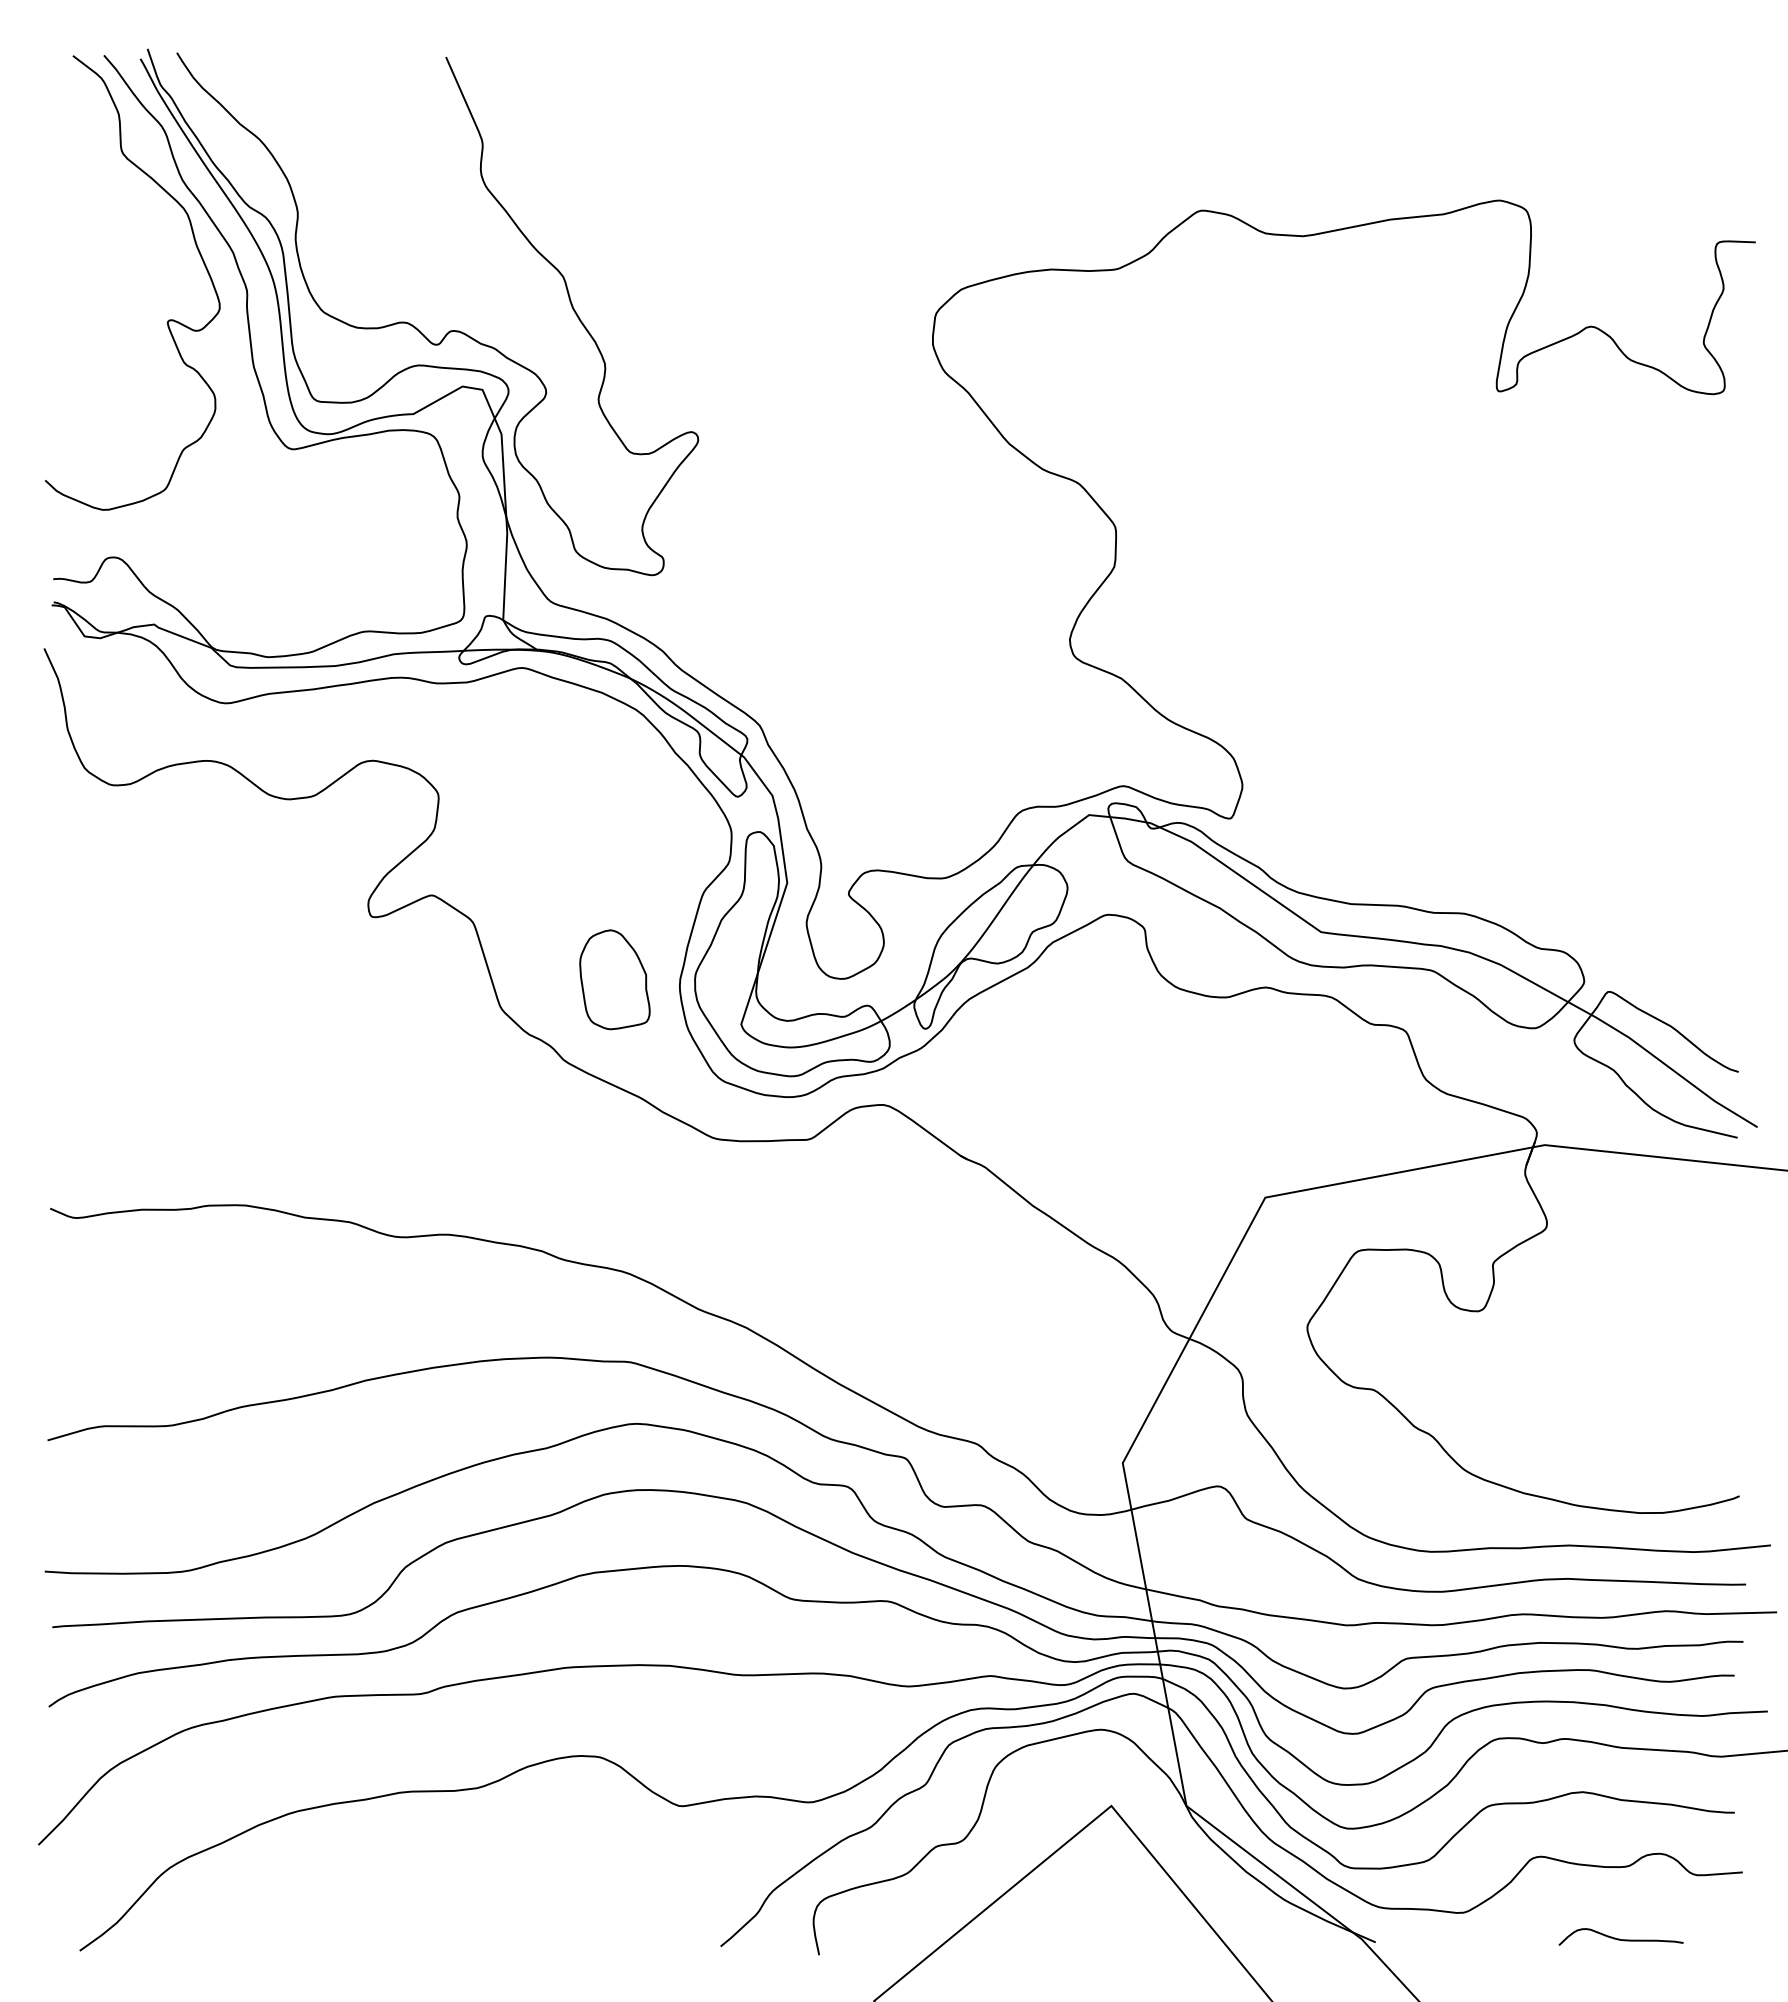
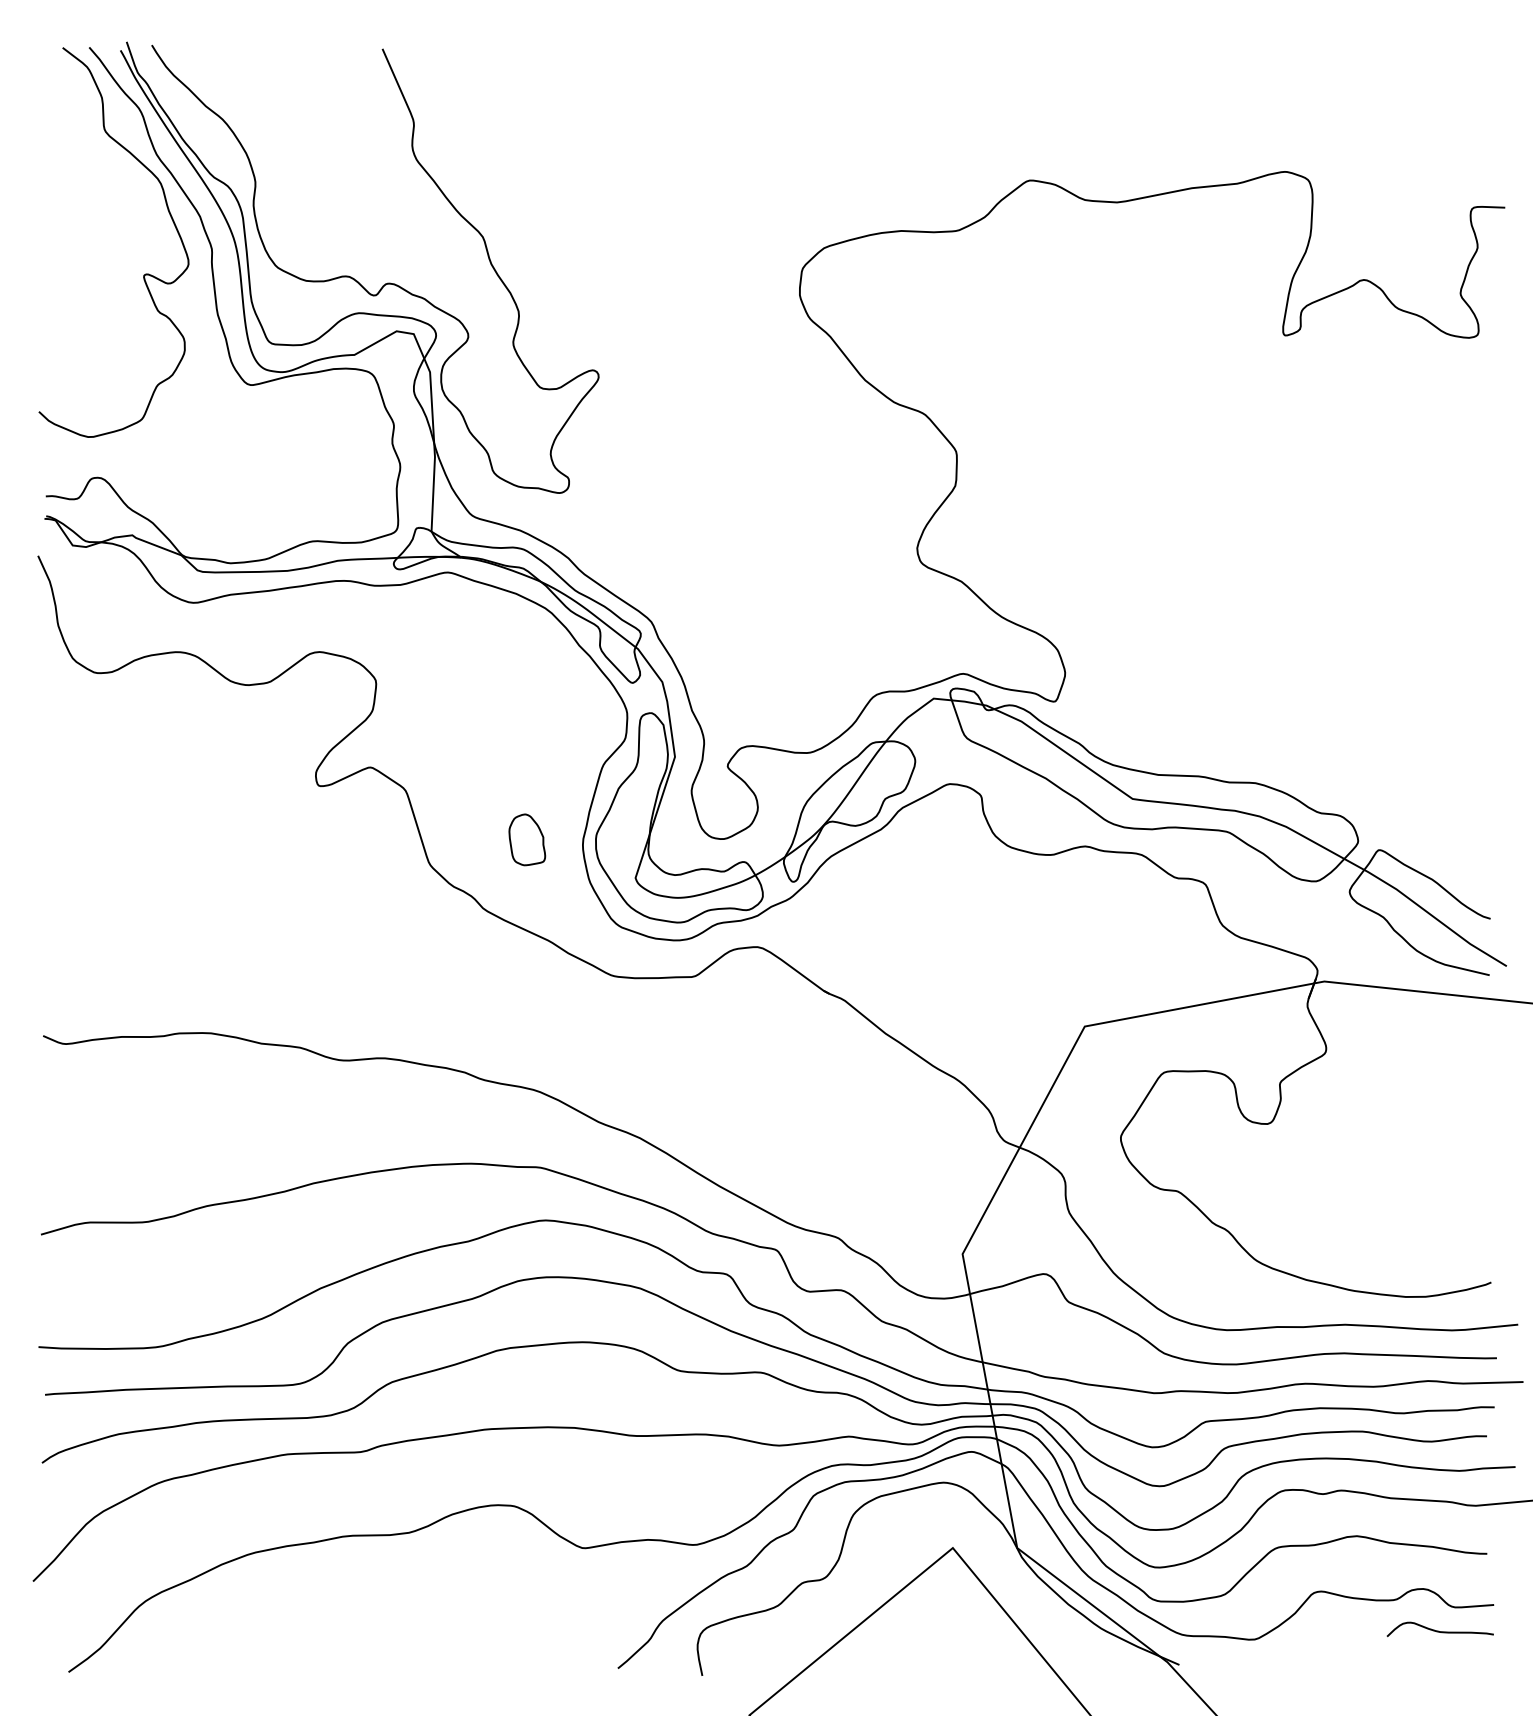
part: (614, 979) -> (526, 839), size x0.6
curve: (1619, 1938) -> (1438, 1630), moved

